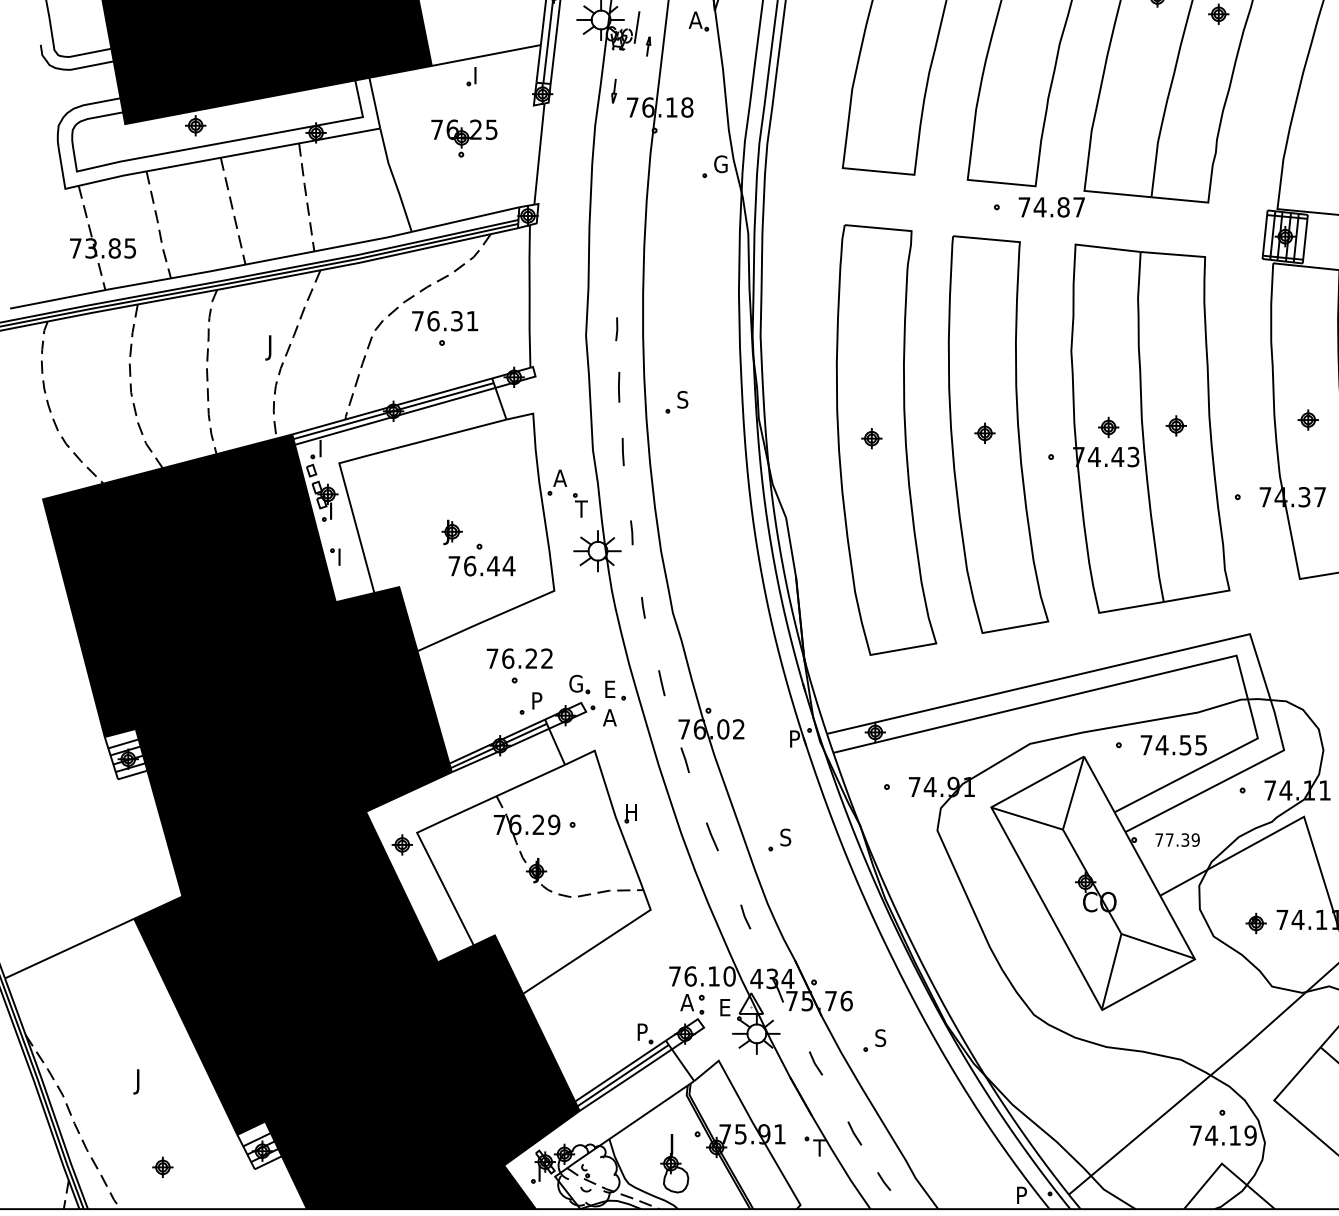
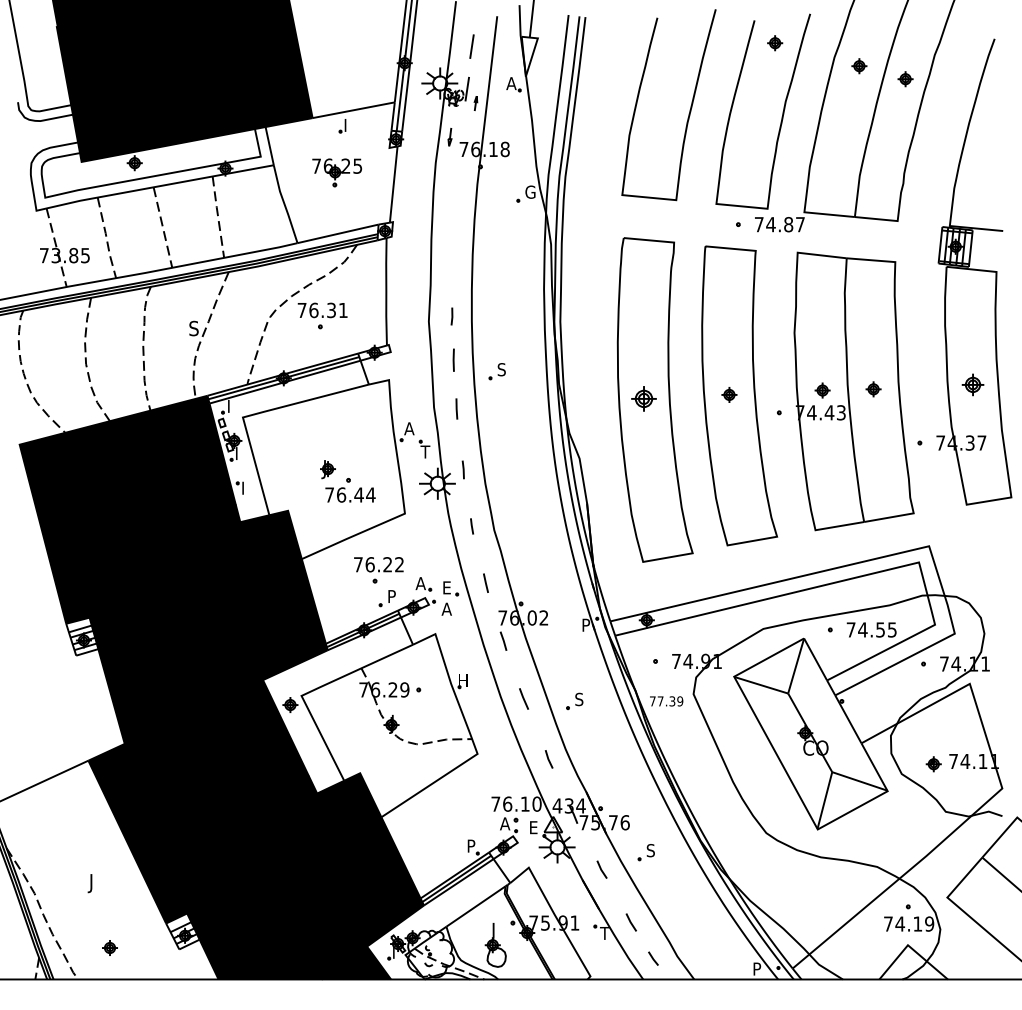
text: (272, 347) -> (192, 330), J -> S
part: (1307, 419) -> (972, 384), size x1.4
part: (872, 438) -> (644, 398), size x1.6
text: (574, 683) -> (420, 583), G -> A
text: (1177, 840) -> (666, 701), moved

